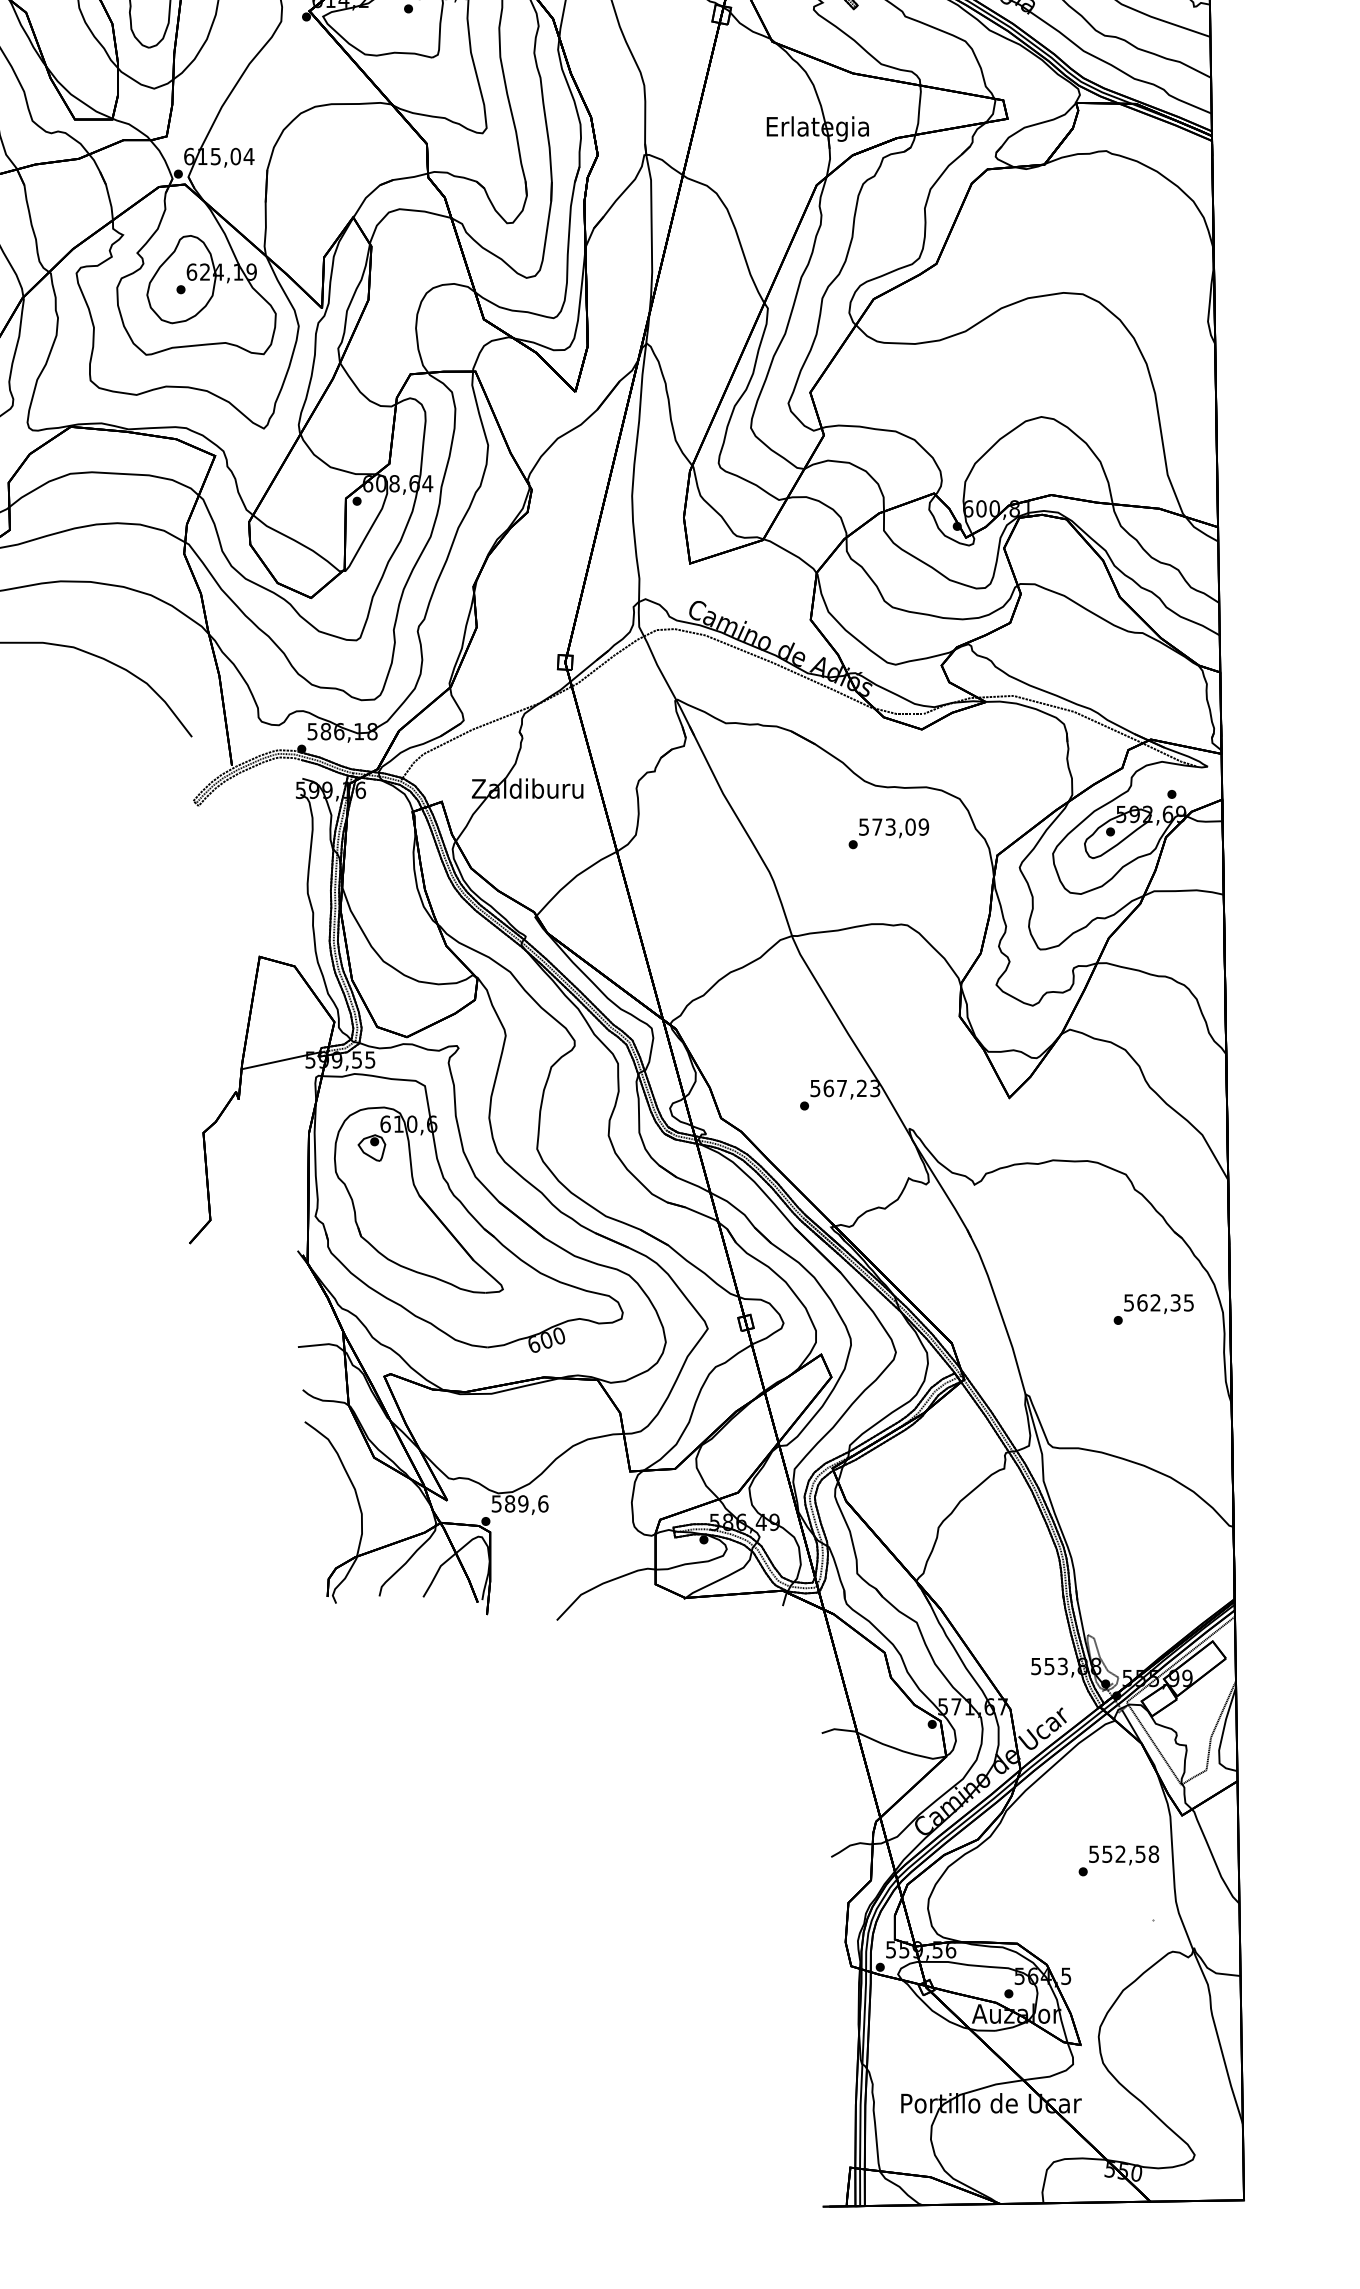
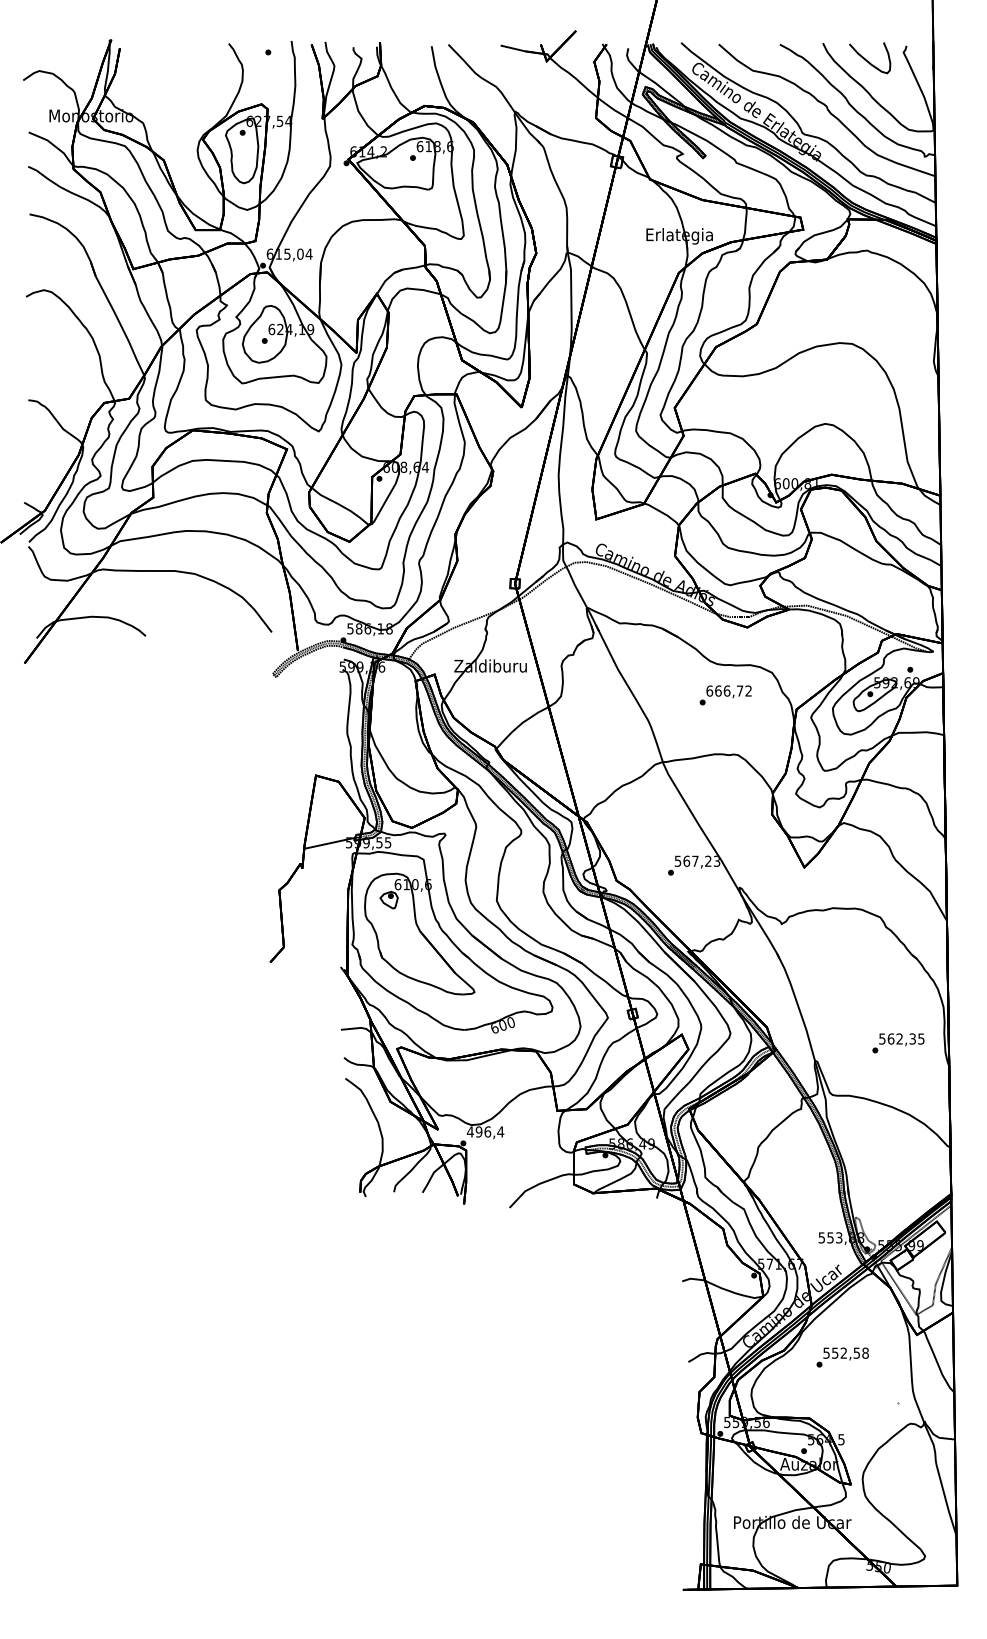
text: (894, 826) -> (729, 690), 573,09 -> 666,72
text: (1153, 1309) -> (898, 1043), moved
text: (519, 1503) -> (485, 1131), 589,6 -> 496,4
text: (1118, 1860) -> (842, 1357), moved

